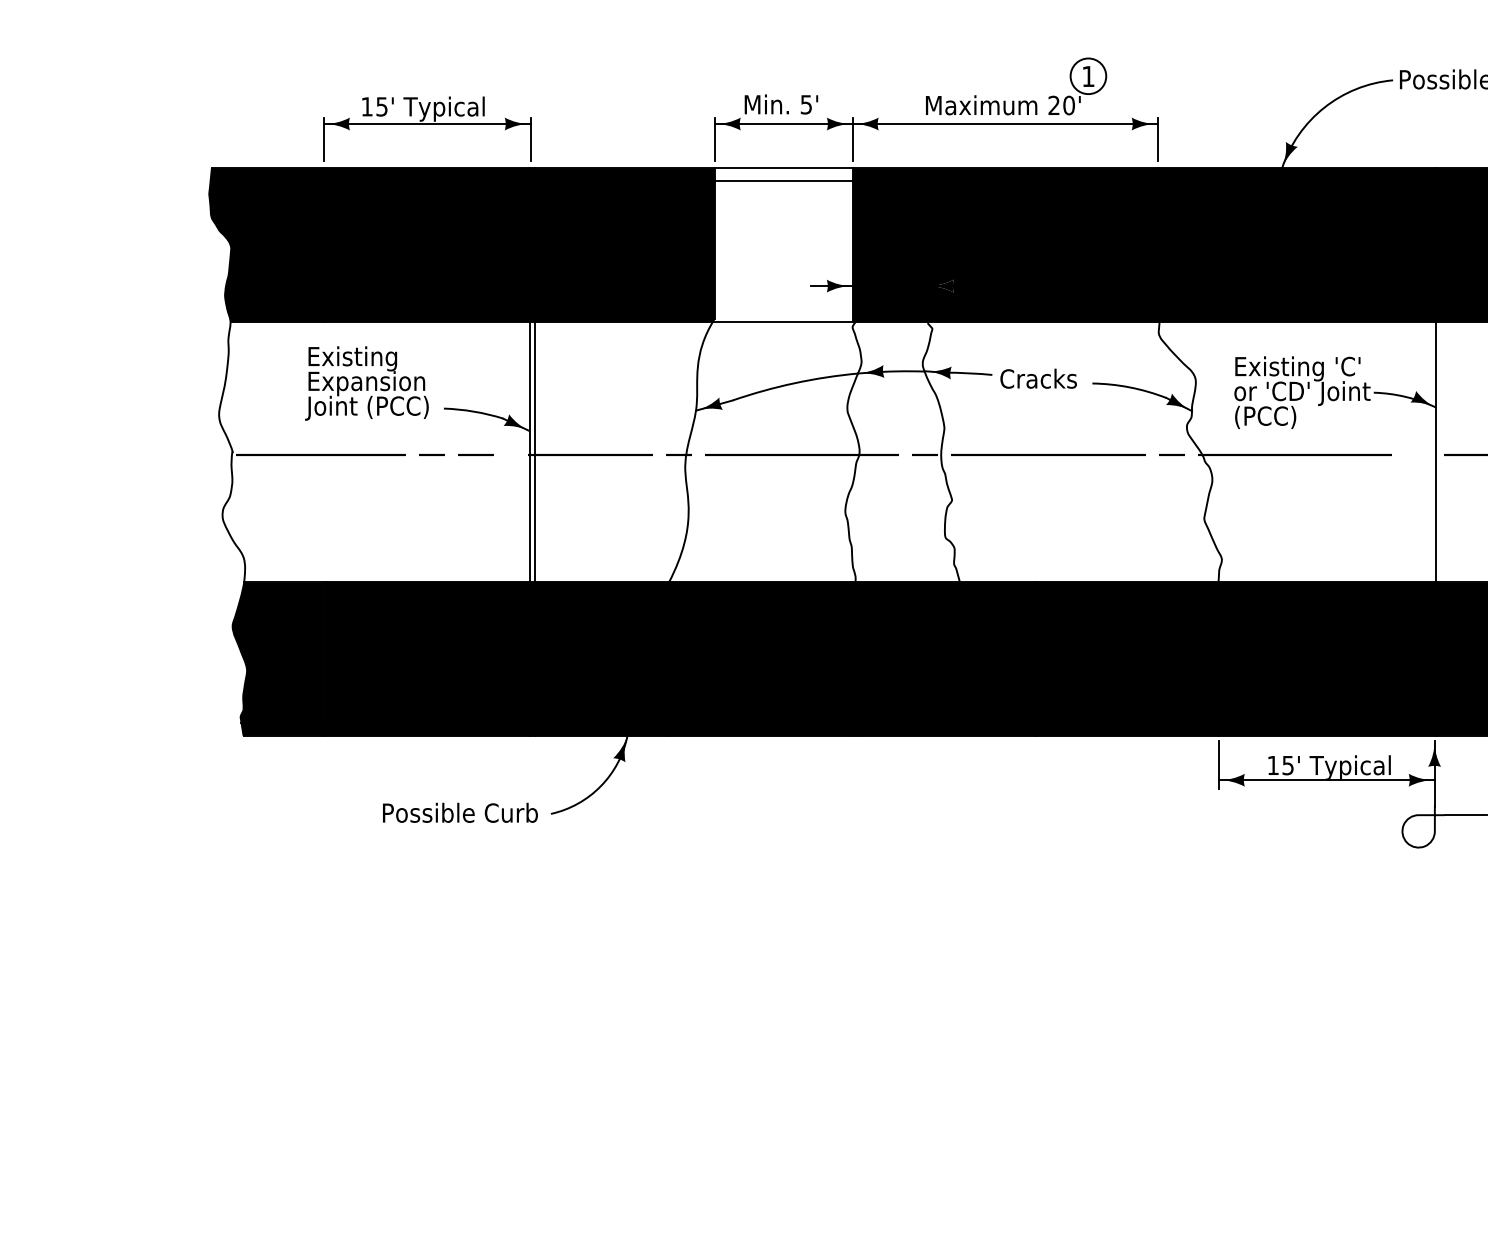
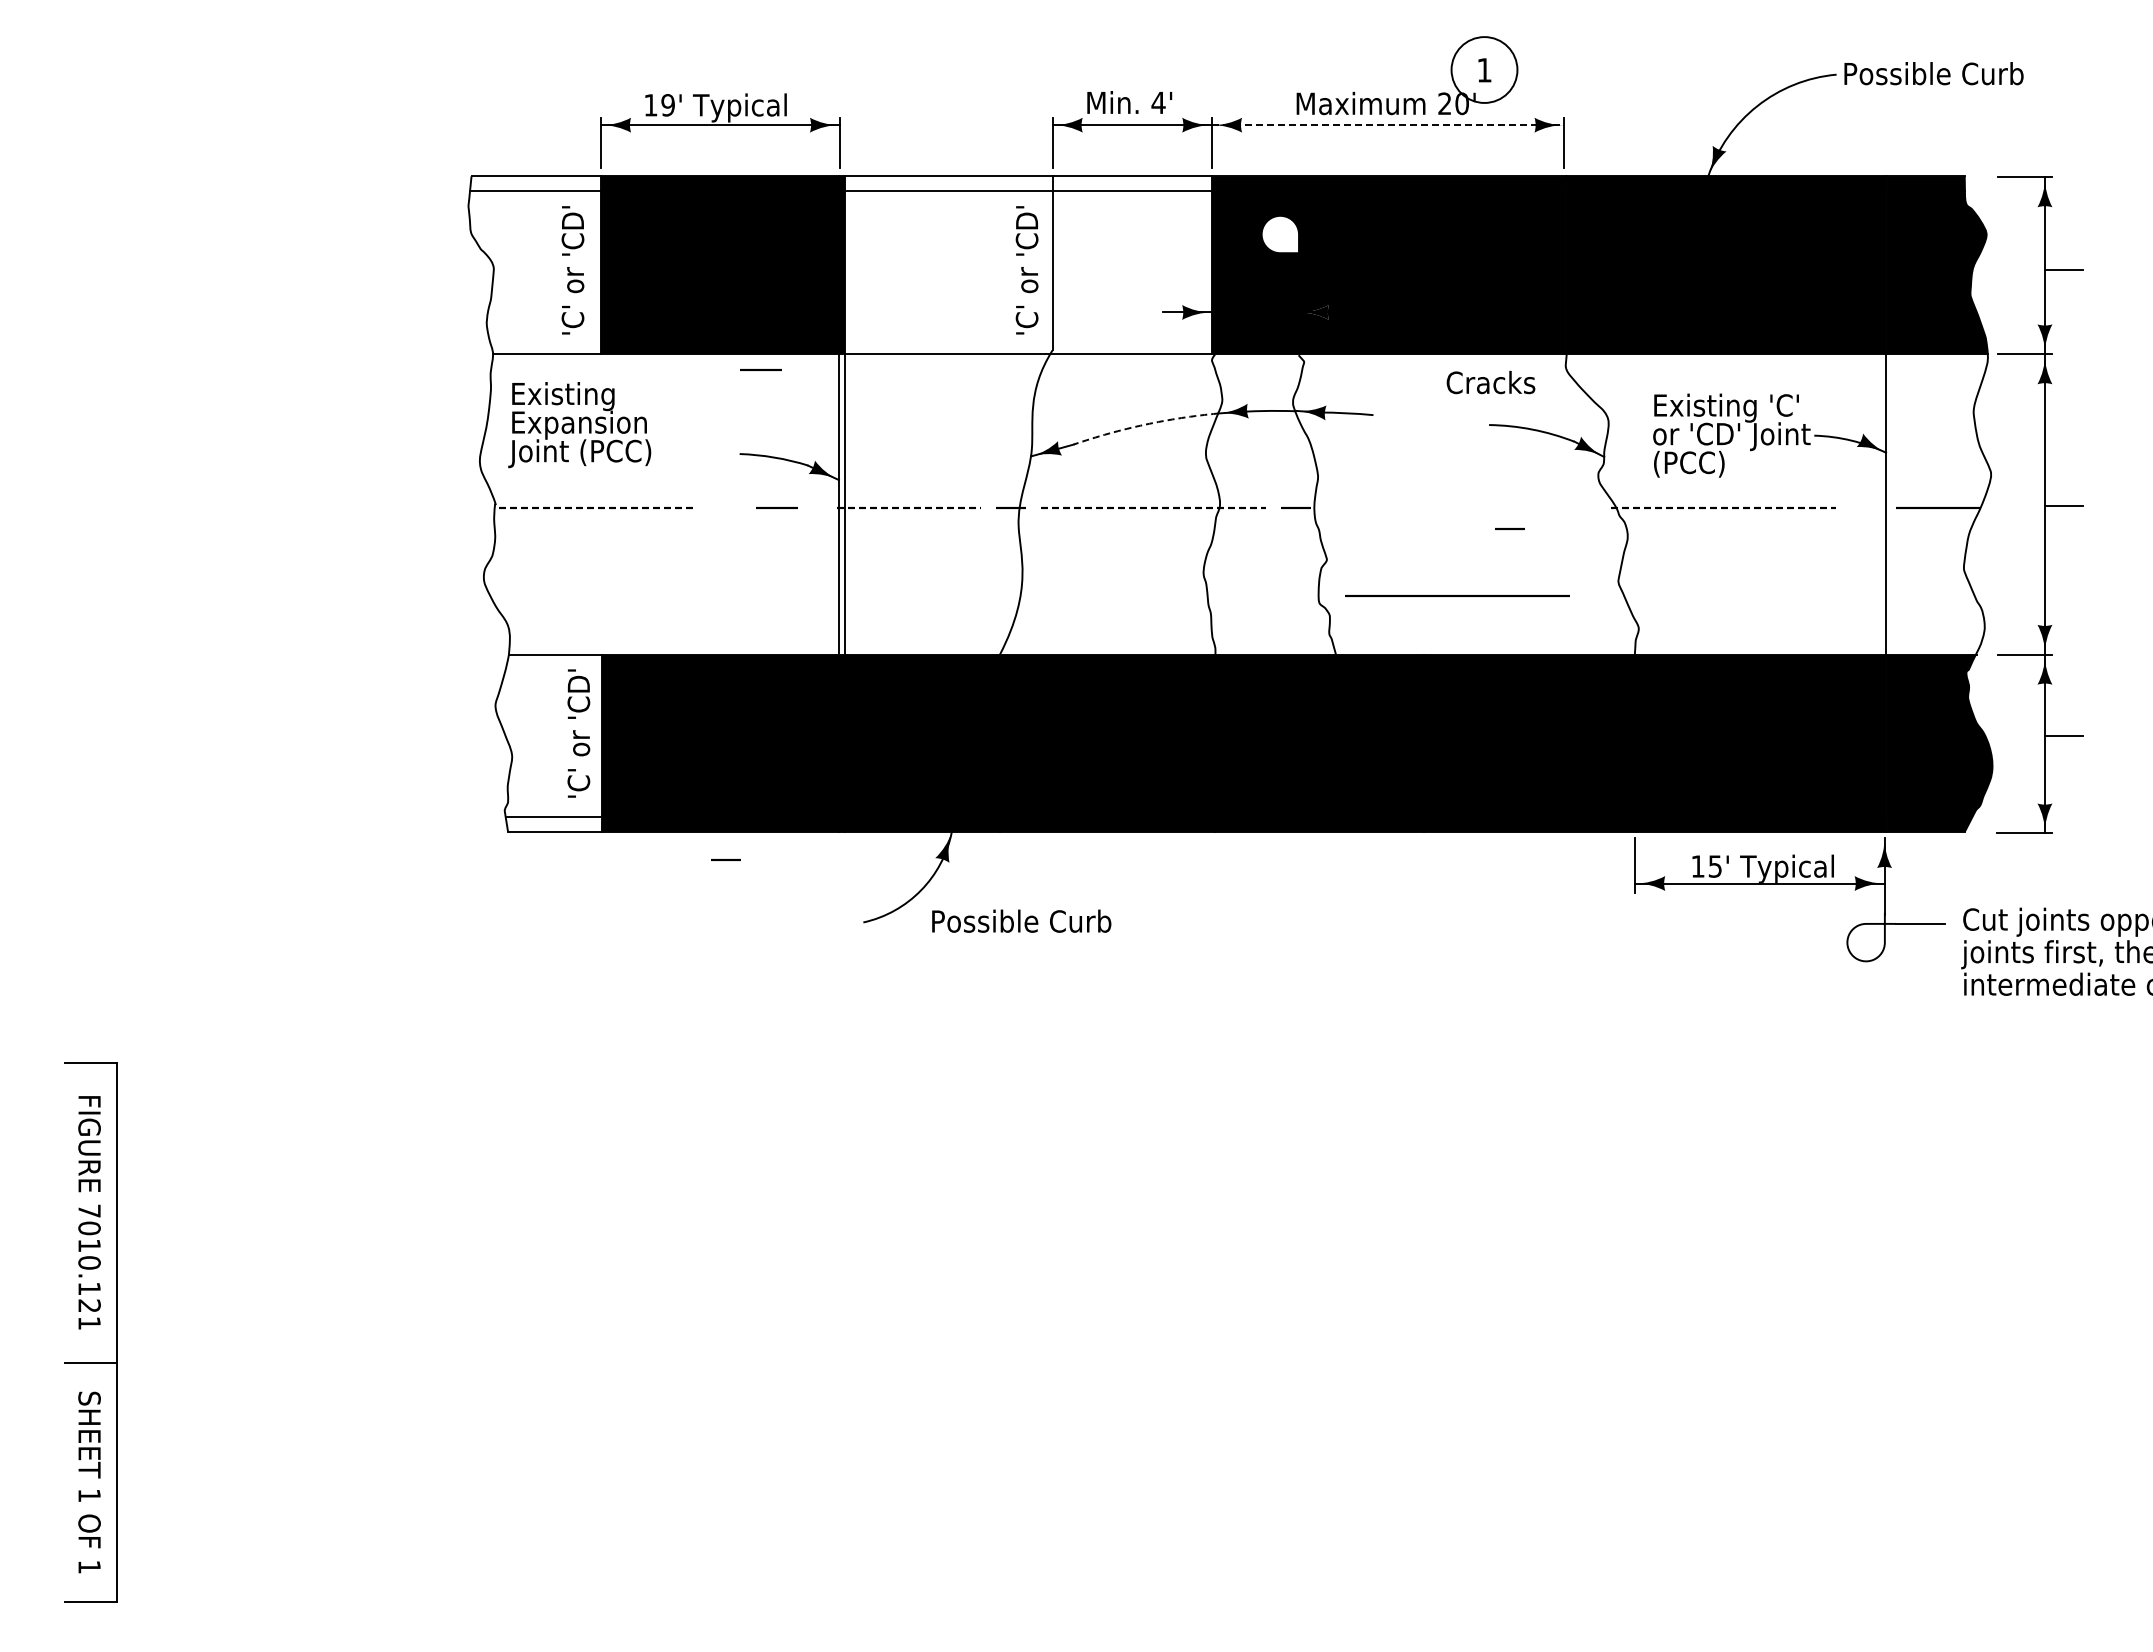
circle: (1088, 75) -> (1484, 69), size x1.6
text: (806, 105) -> (1158, 103), 5' -> 4'
text: (381, 107) -> (667, 105), 15' -> 19'
line: (1005, 124) -> (1388, 125), solid -> dashed
fill: (911, 218) -> (1280, 234), removed
fill: (266, 245) -> (534, 265), removed
fill: (624, 245) -> (948, 265), removed
line: (461, 335) -> (760, 369), added
text: (1038, 378) -> (1490, 382), moved
text: (366, 383) -> (579, 425), moved
arc: (795, 383) -> (1145, 424), solid -> dashed
line: (431, 454) -> (725, 859), moved
line: (1048, 454) -> (1457, 595), moved
line: (1171, 454) -> (1509, 528), moved
line: (320, 455) -> (597, 508), solid -> dashed
line: (590, 455) -> (909, 508), solid -> dashed
line: (802, 455) -> (1154, 508), solid -> dashed
line: (1295, 455) -> (1723, 508), solid -> dashed
fill: (278, 659) -> (548, 743), removed
text: (460, 812) -> (1021, 920), moved

